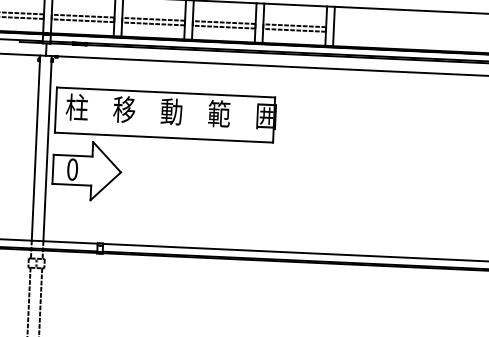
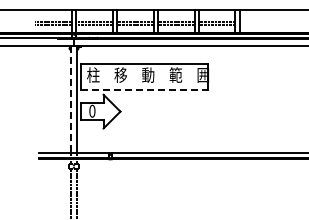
line: (164, 137) -> (144, 90), solid -> dashed
line: (35, 147) -> (70, 99), solid -> dashed

